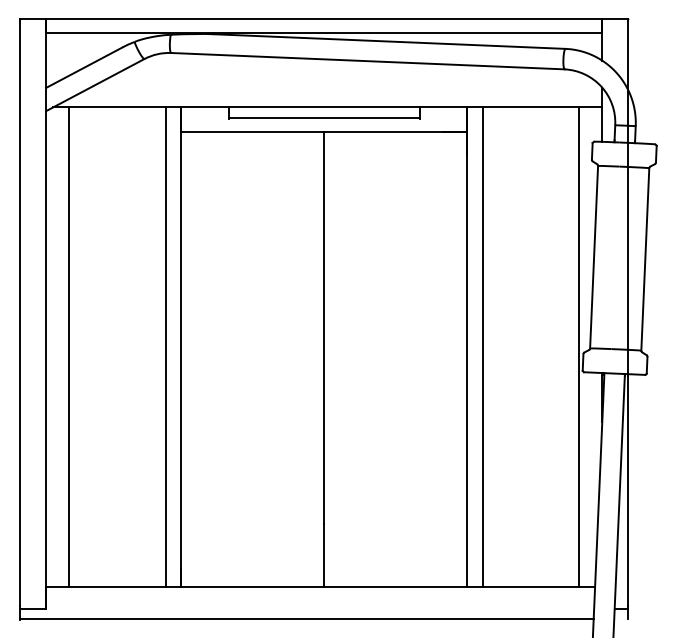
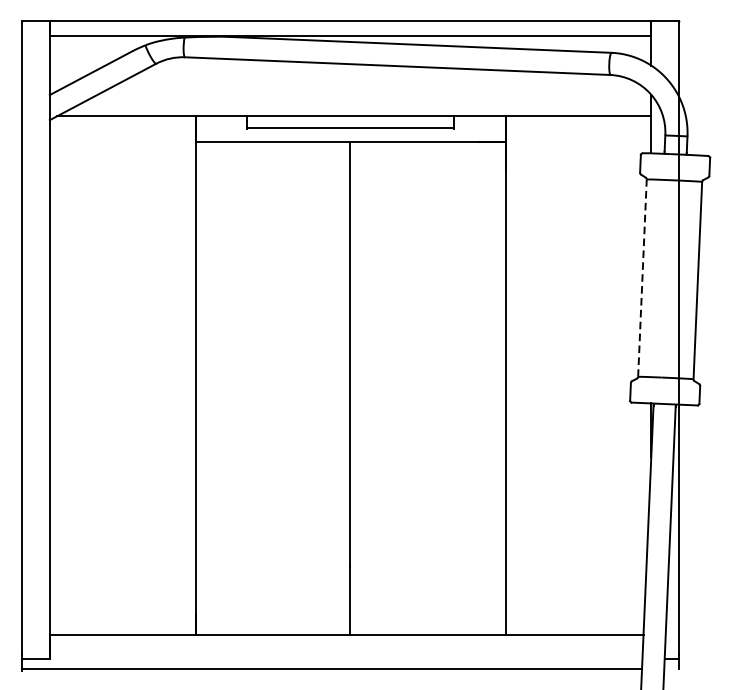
line: (594, 256) -> (642, 277), solid -> dashed
line: (69, 347) -> (75, 375), removed
line: (165, 347) -> (178, 375), removed
line: (482, 347) -> (521, 375), removed
line: (579, 347) -> (626, 375), removed

